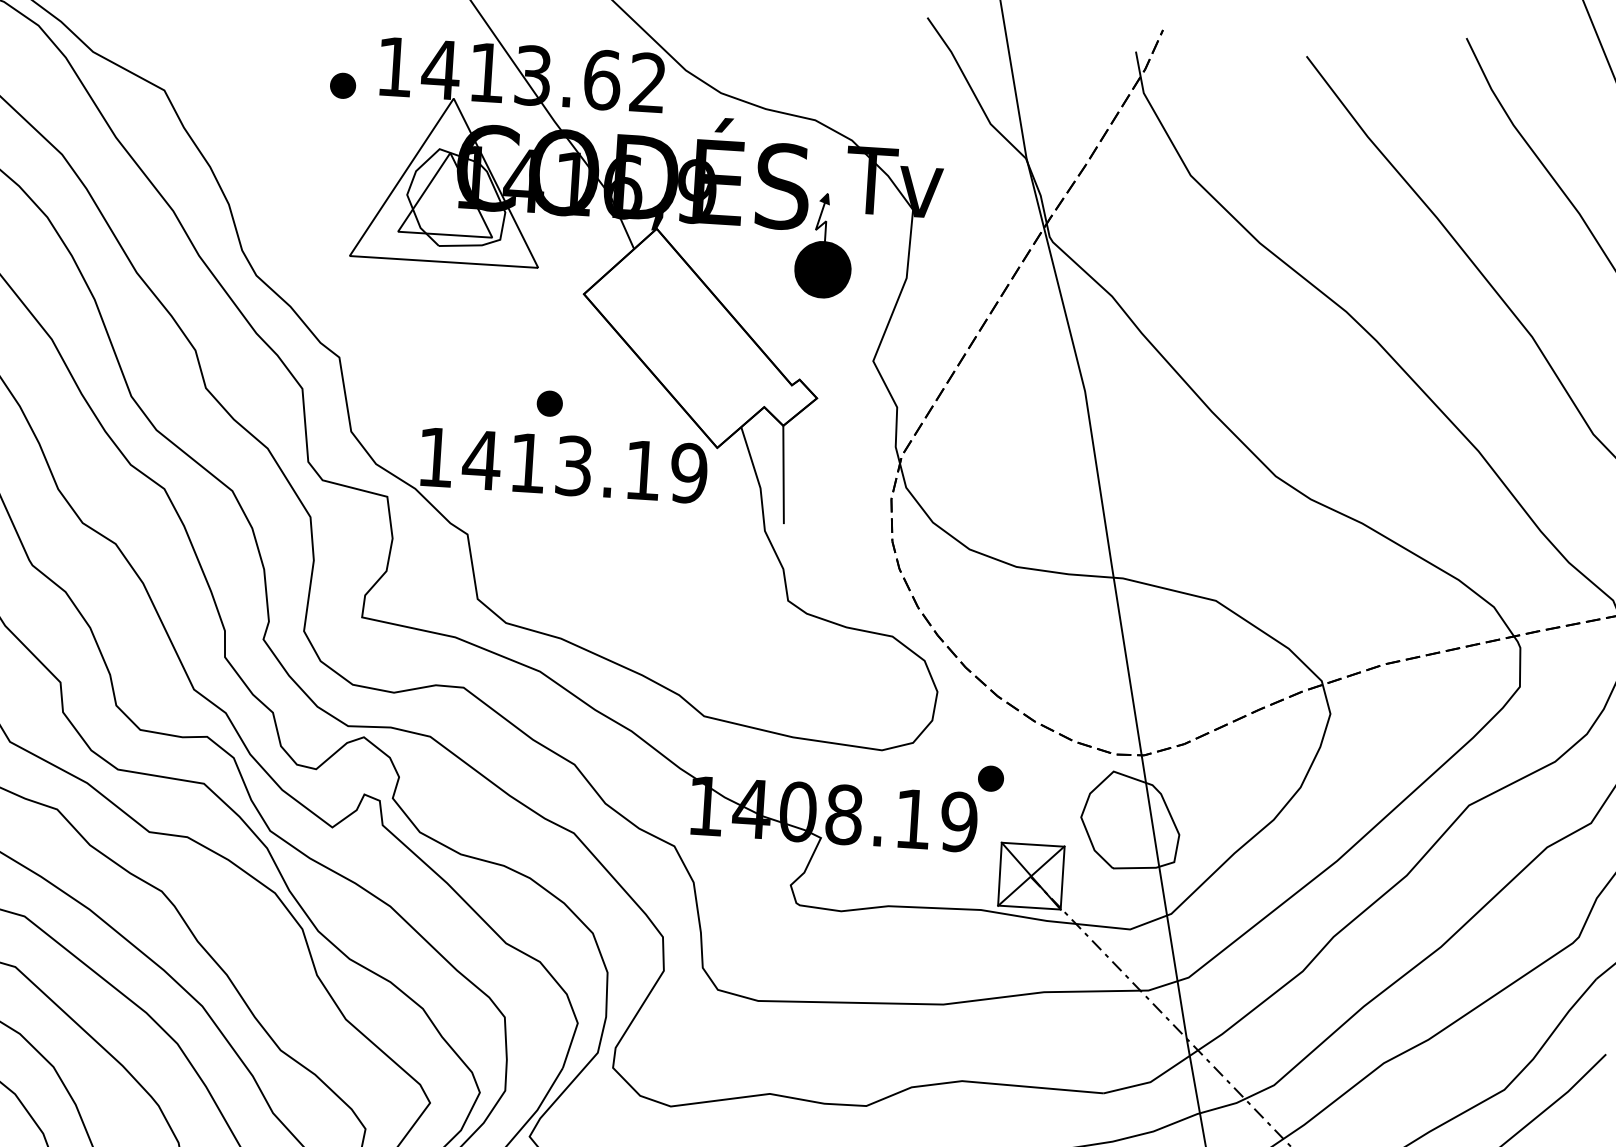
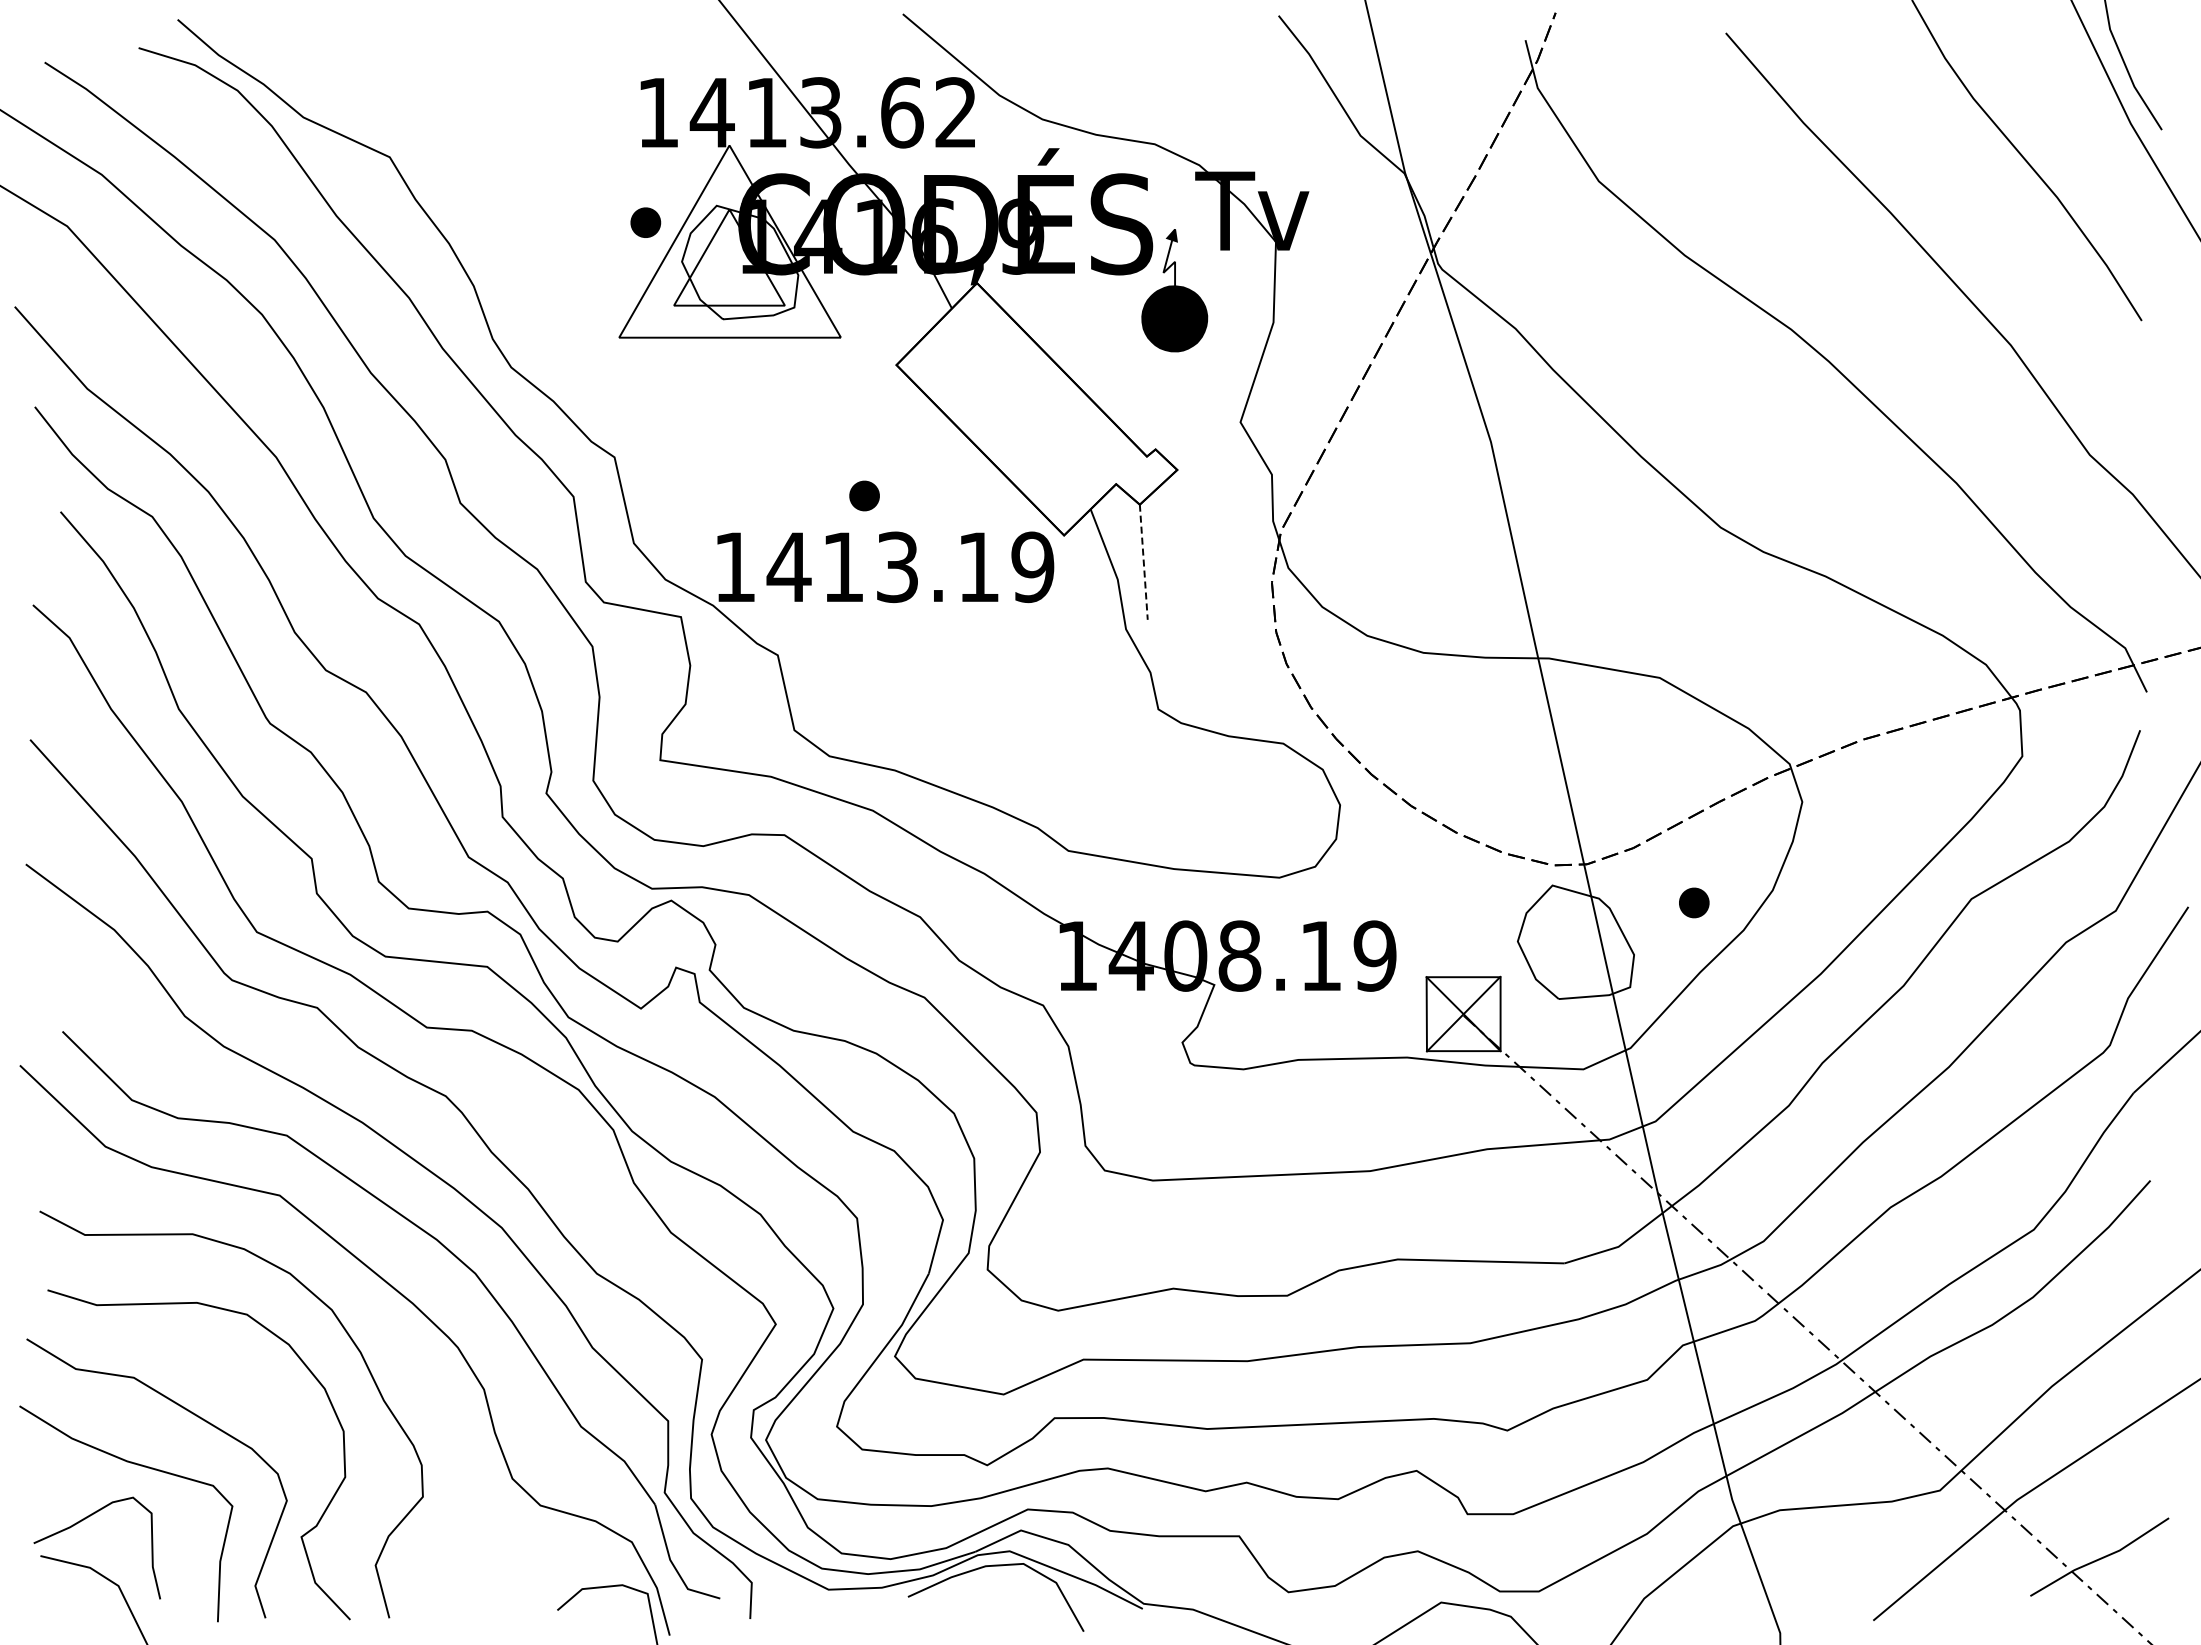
part: (342, 85) -> (645, 222), moved
line: (783, 475) -> (1143, 562), solid -> dashed
part: (991, 778) -> (1694, 902), moved

